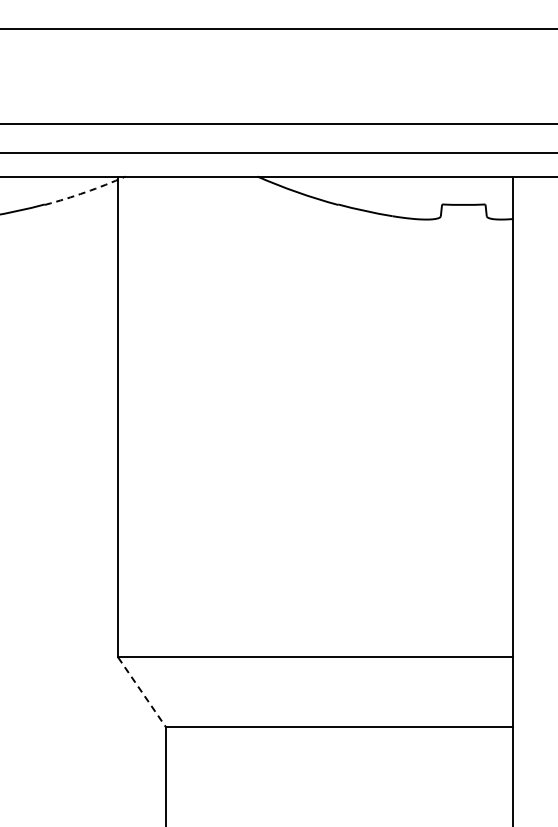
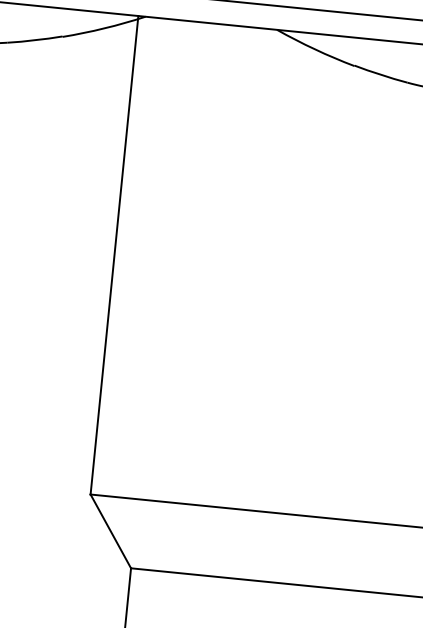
arc: (85, 192) -> (104, 28), dashed -> solid
line: (142, 692) -> (111, 531), dashed -> solid

